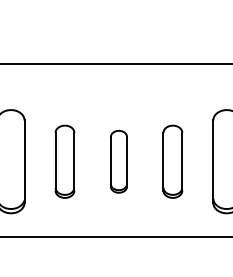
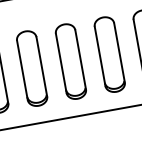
part: (64, 161) -> (31, 68), size x1.43
part: (118, 161) -> (70, 61), size x1.67
part: (172, 161) -> (109, 54), size x1.43

